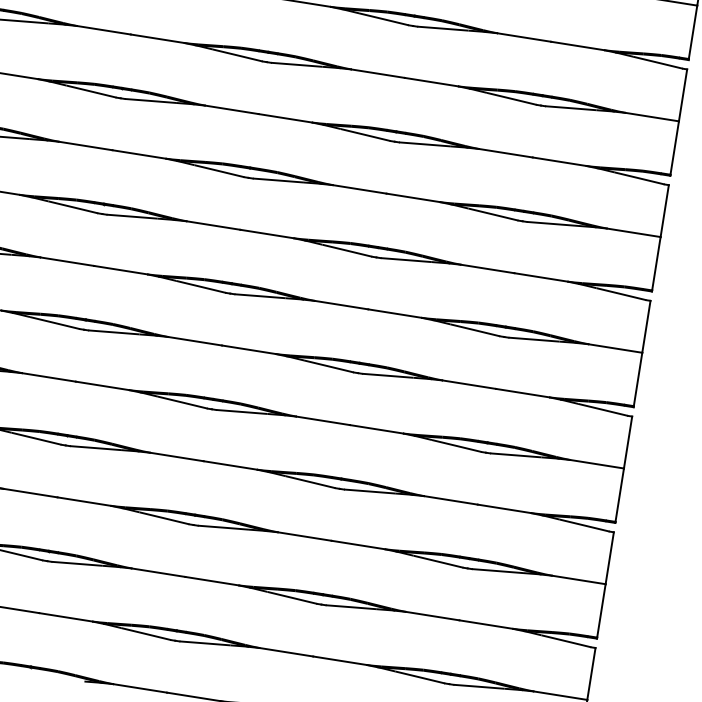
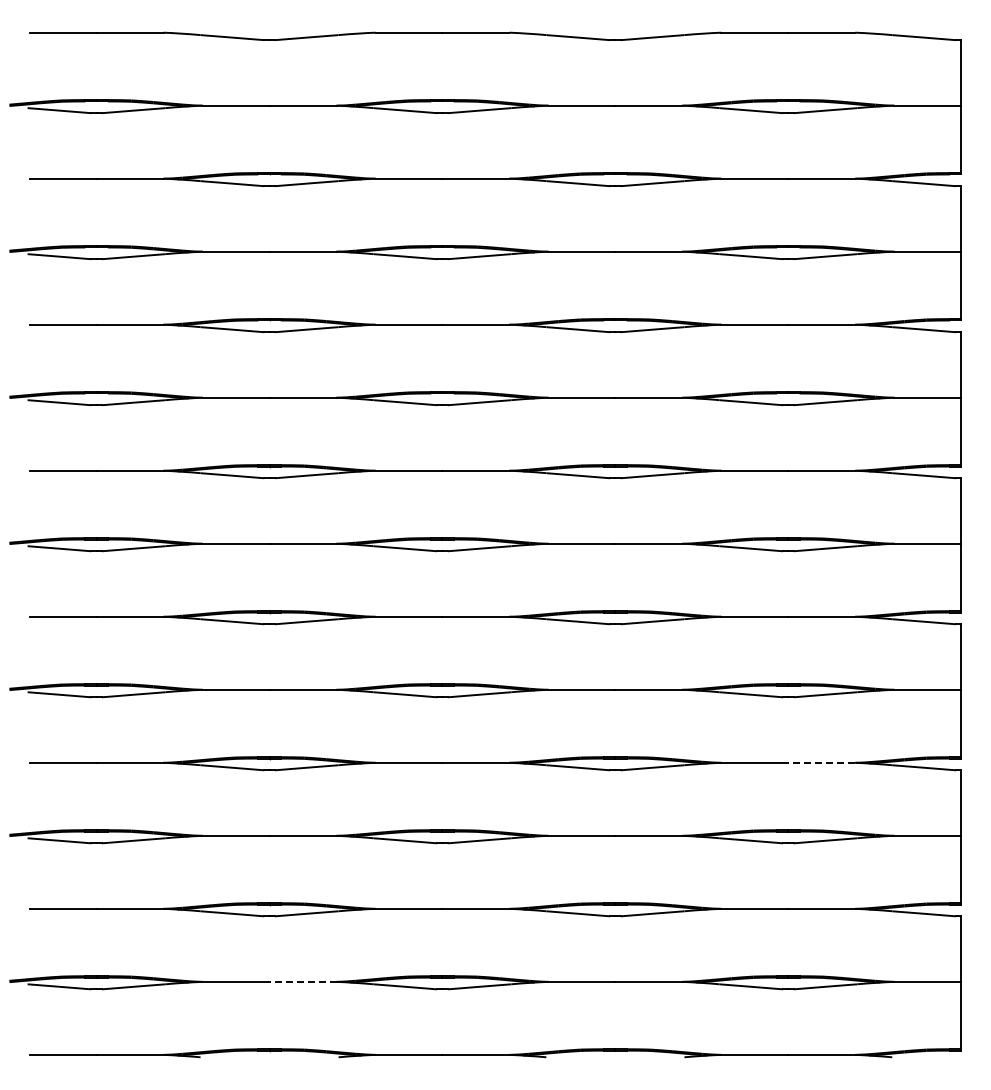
line: (504, 508) -> (821, 762), solid -> dashed
line: (65, 616) -> (302, 981), solid -> dashed

